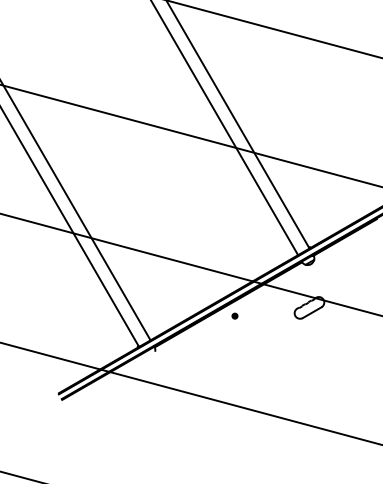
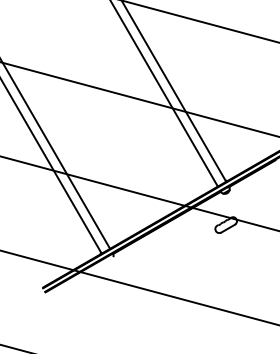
part: (234, 315) -> (171, 230), removed

